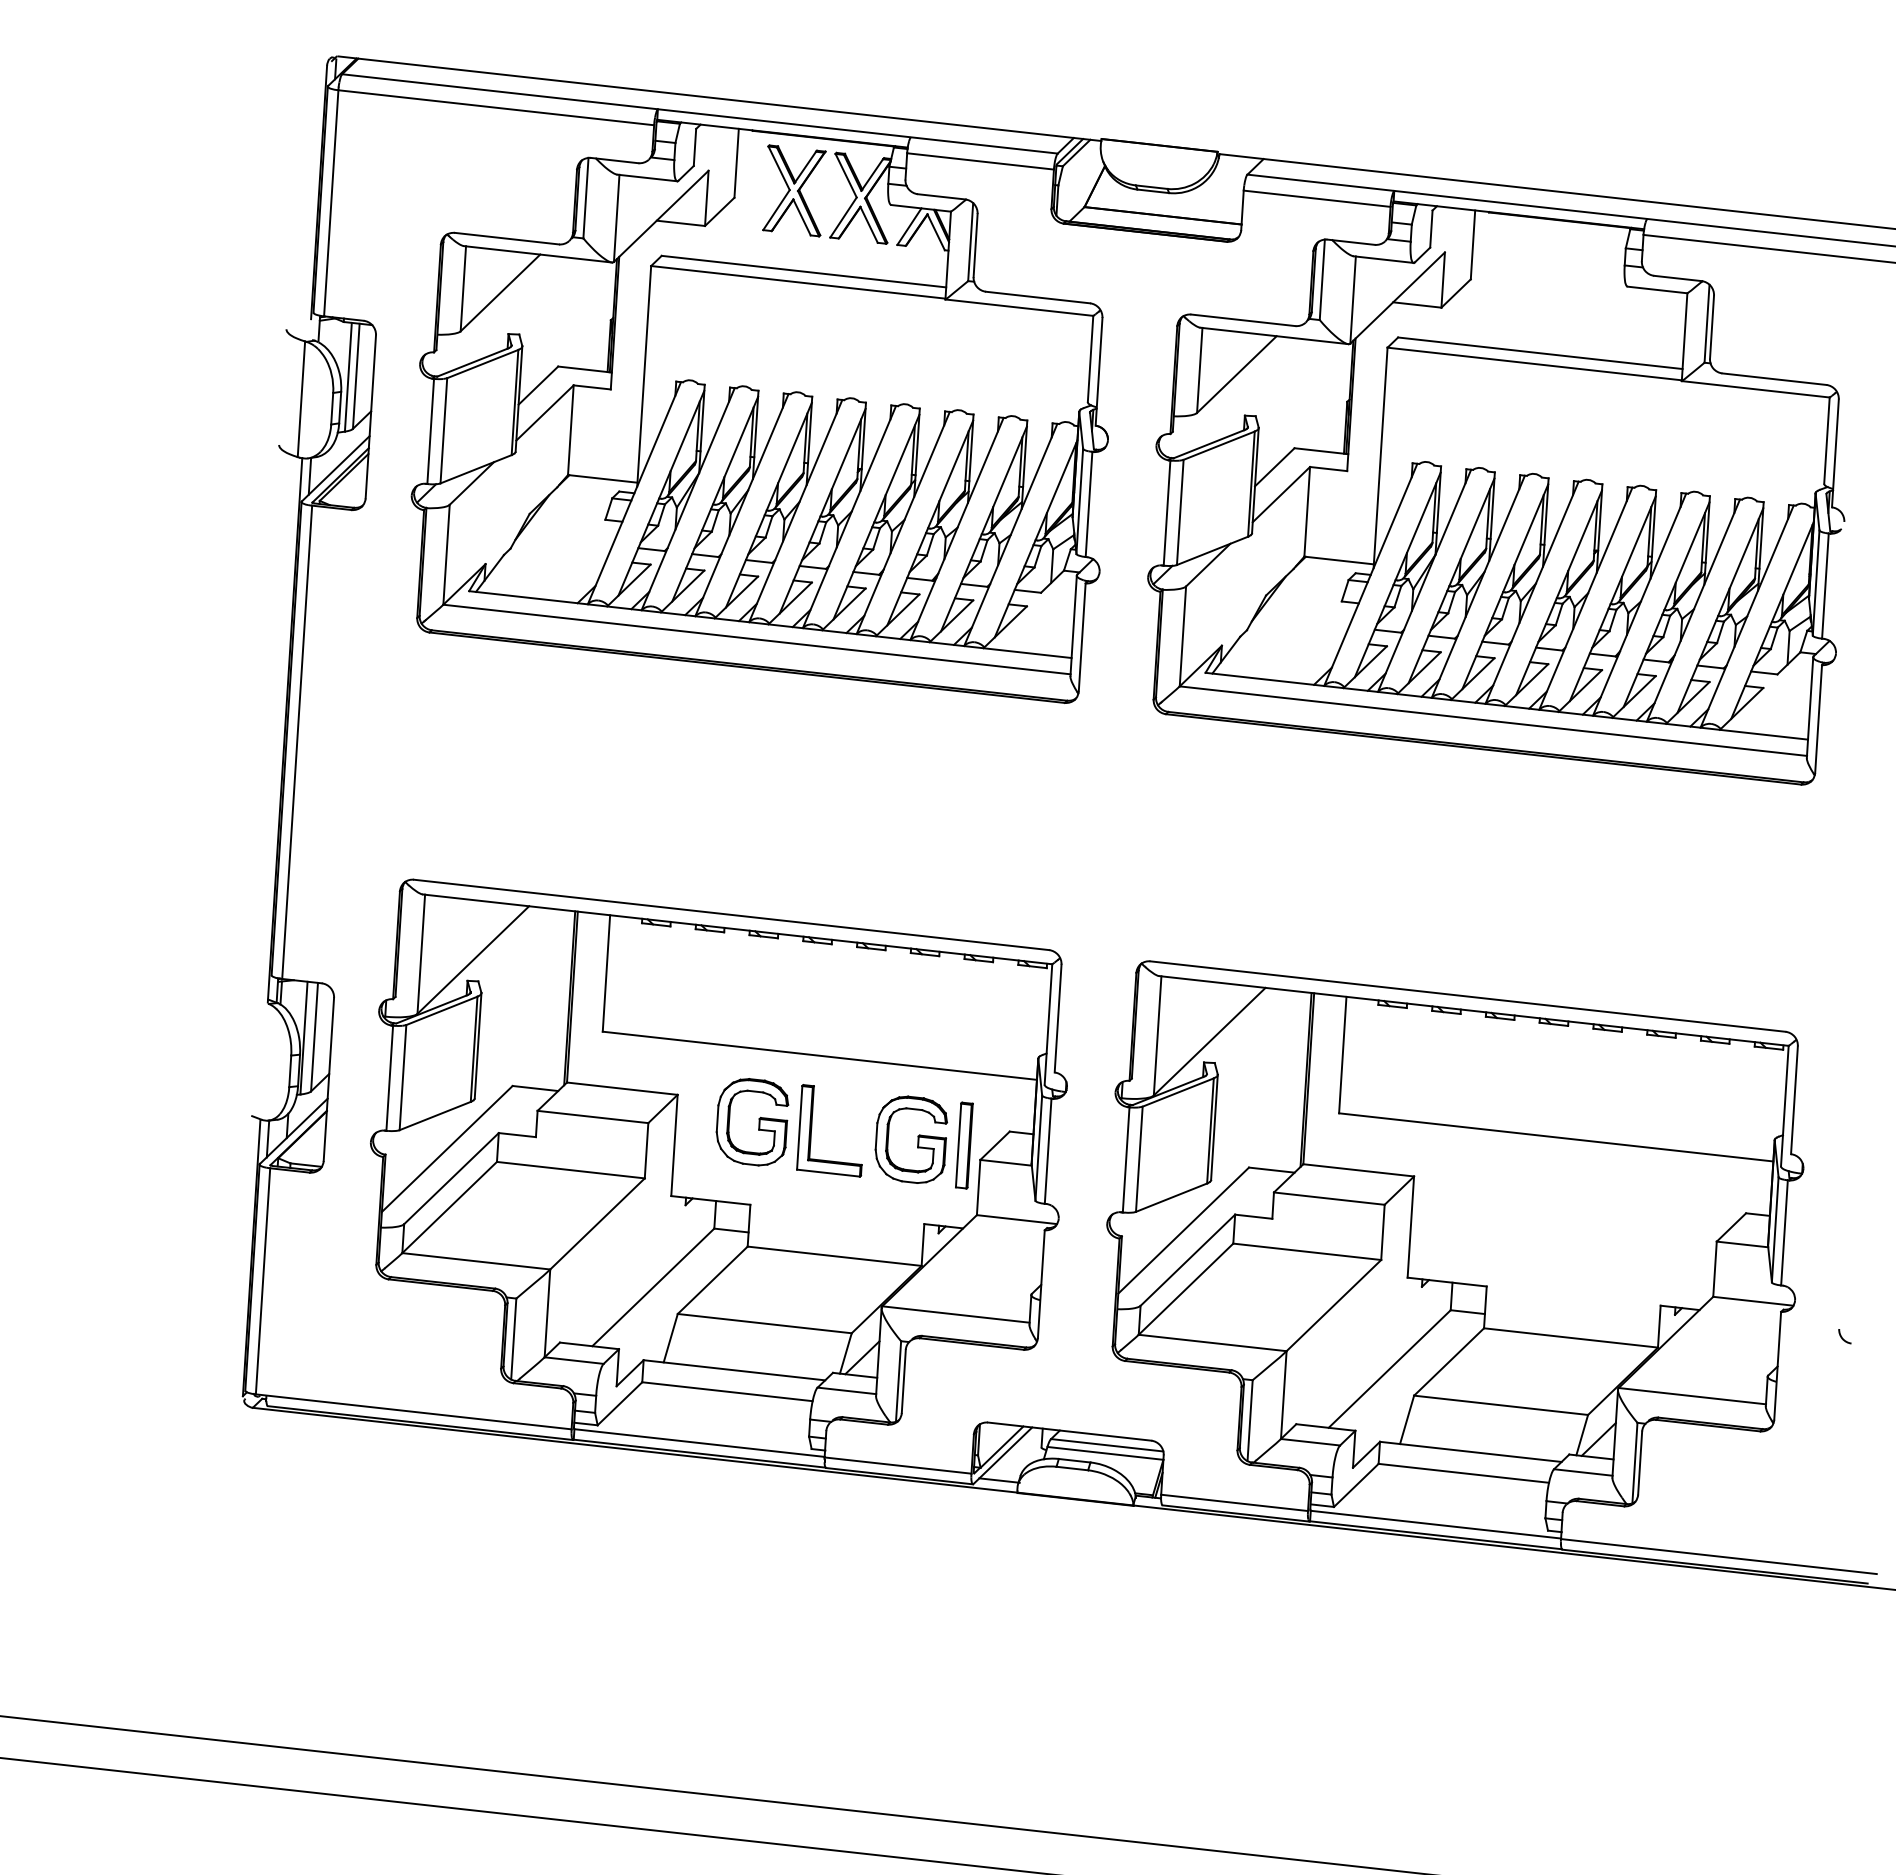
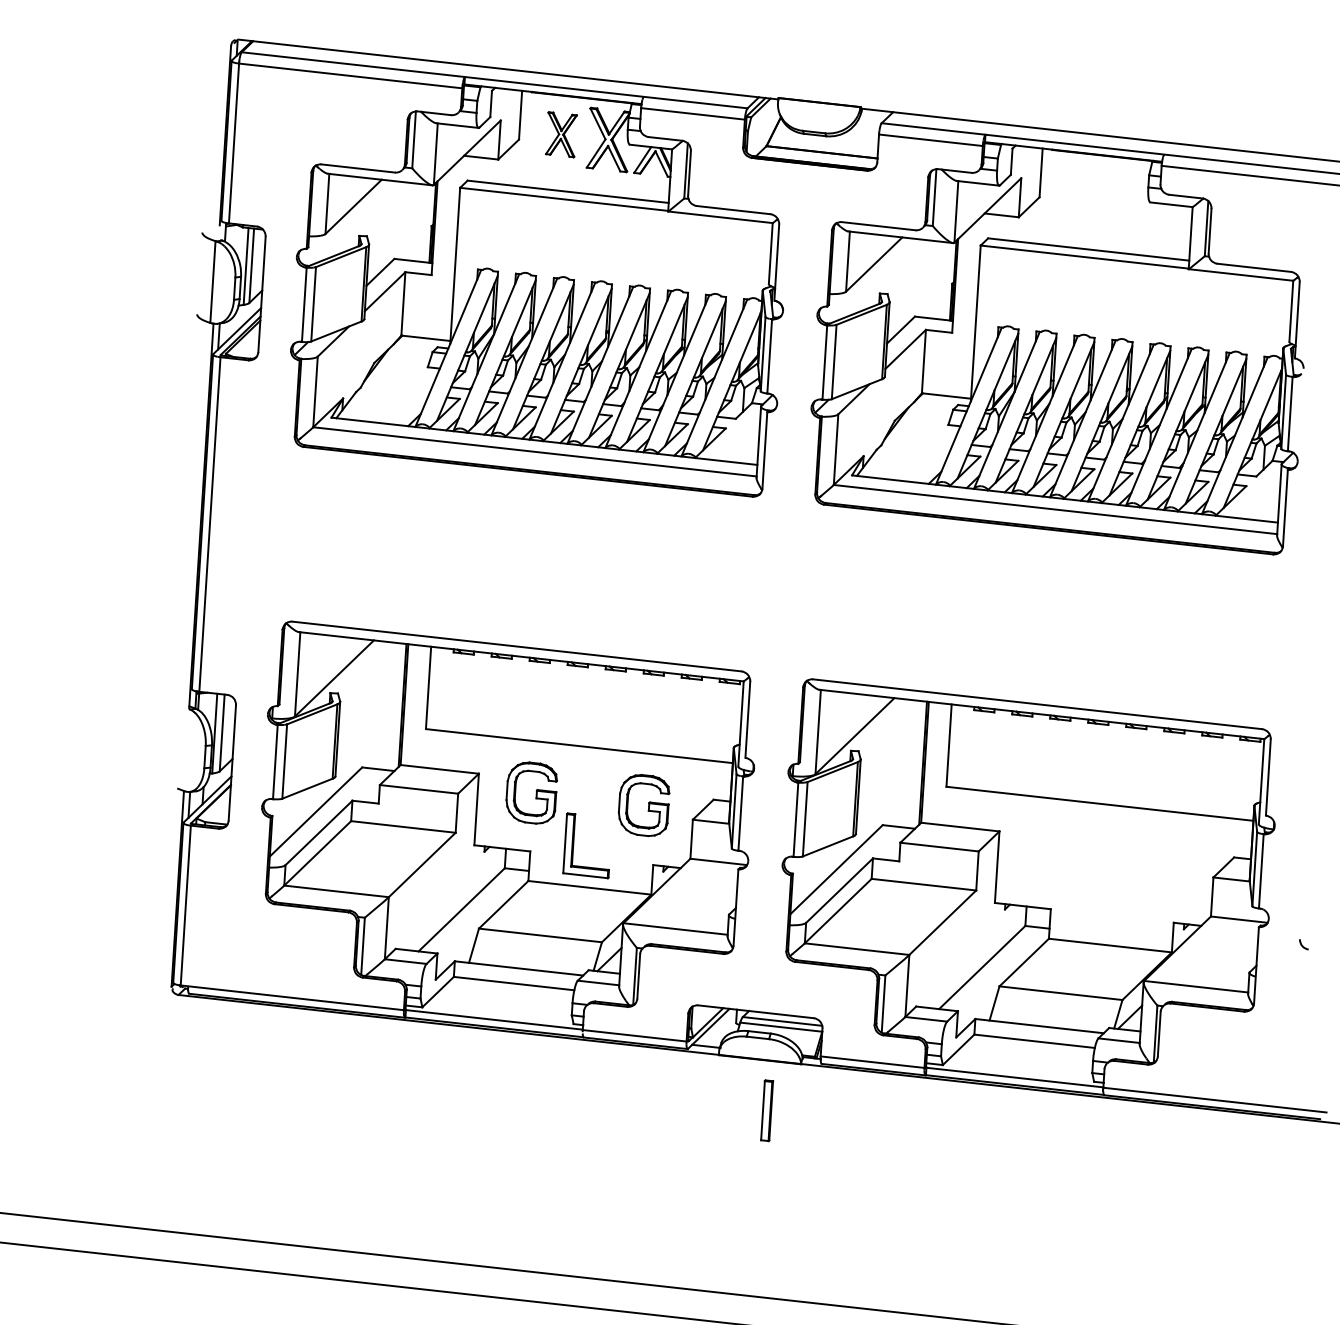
part: (794, 190) -> (561, 134), size x0.7
part: (812, 1128) -> (574, 844), moved
part: (964, 1145) -> (767, 1110), moved

